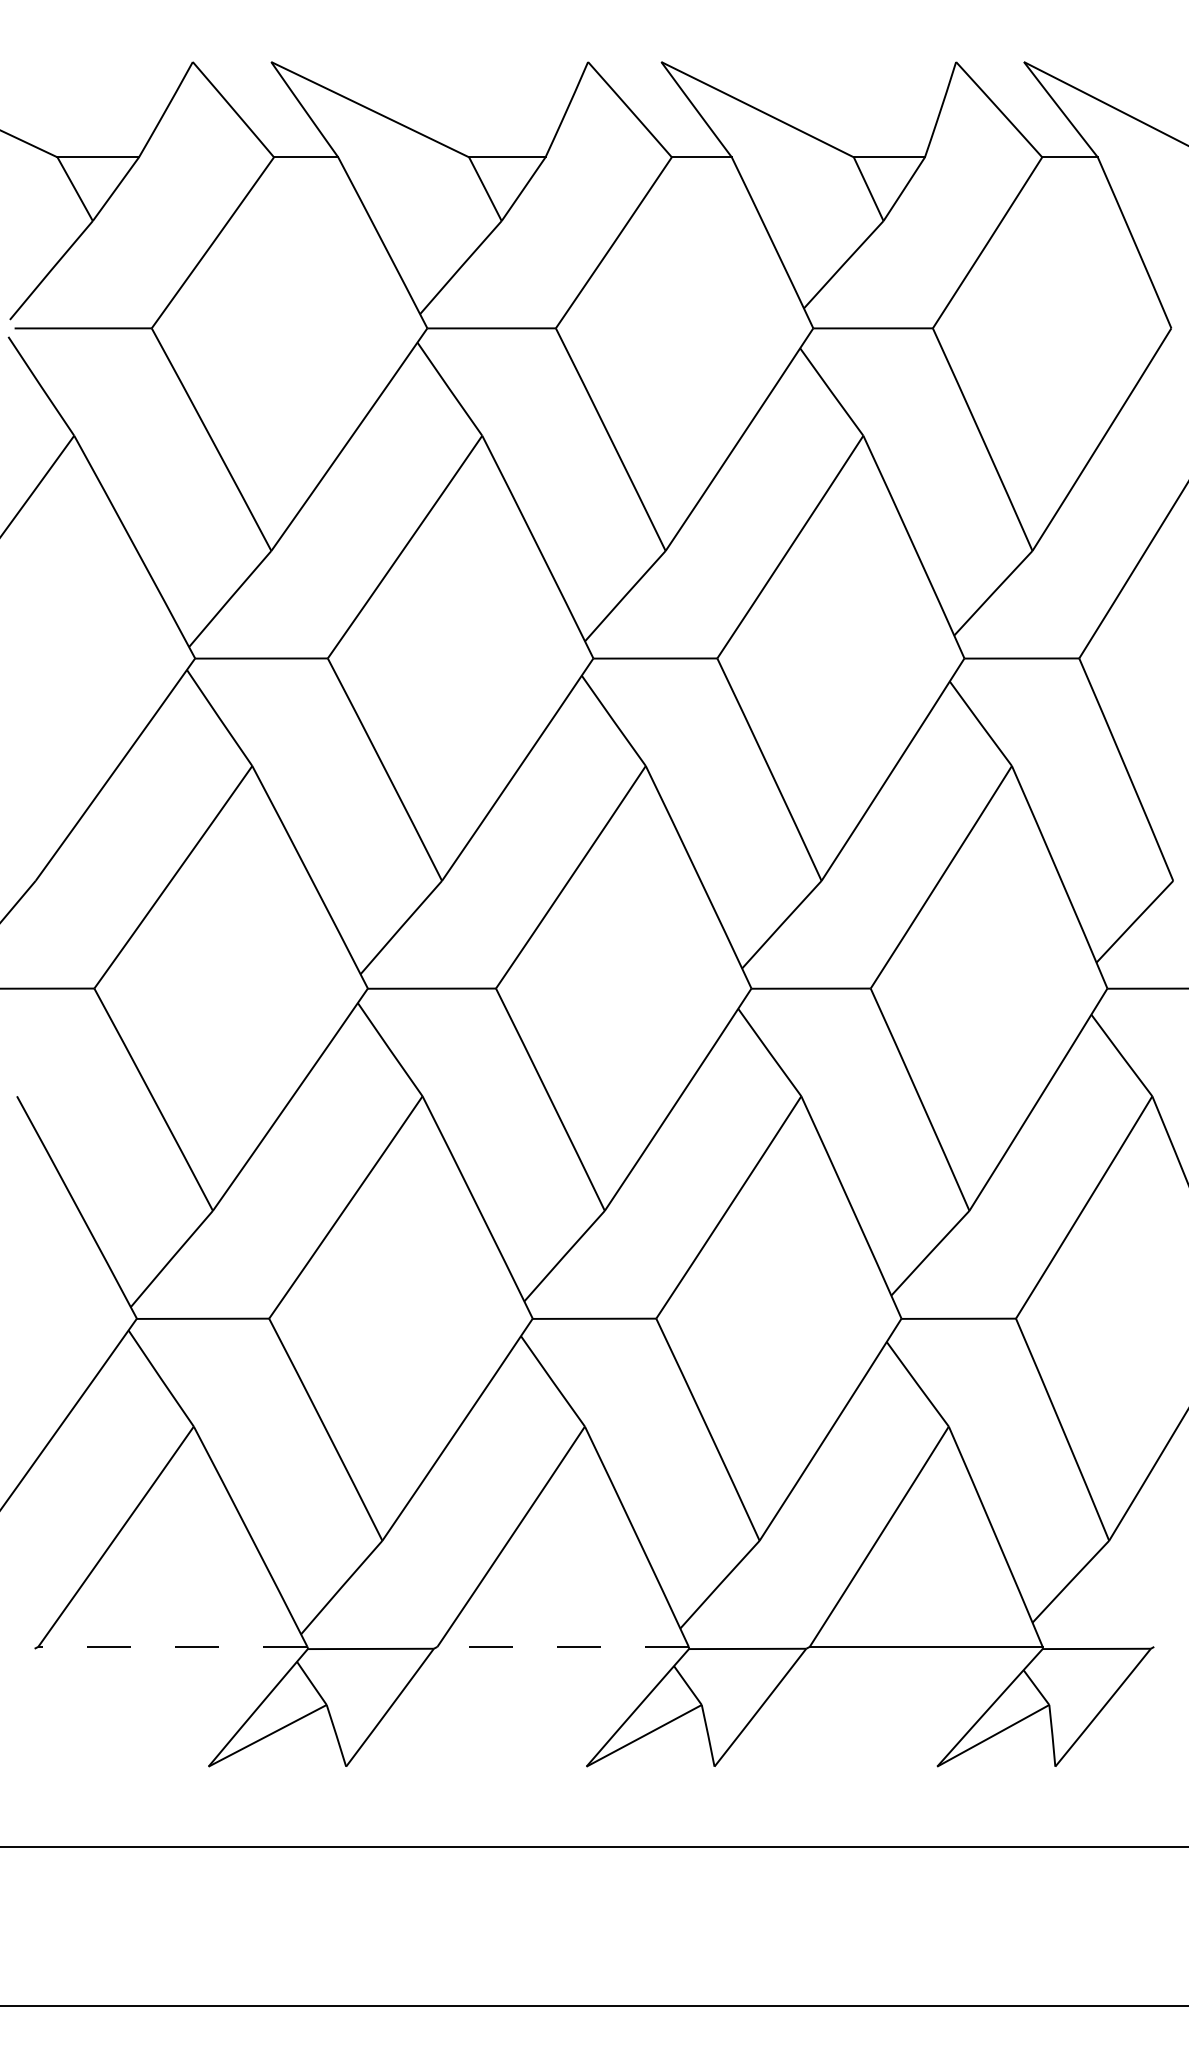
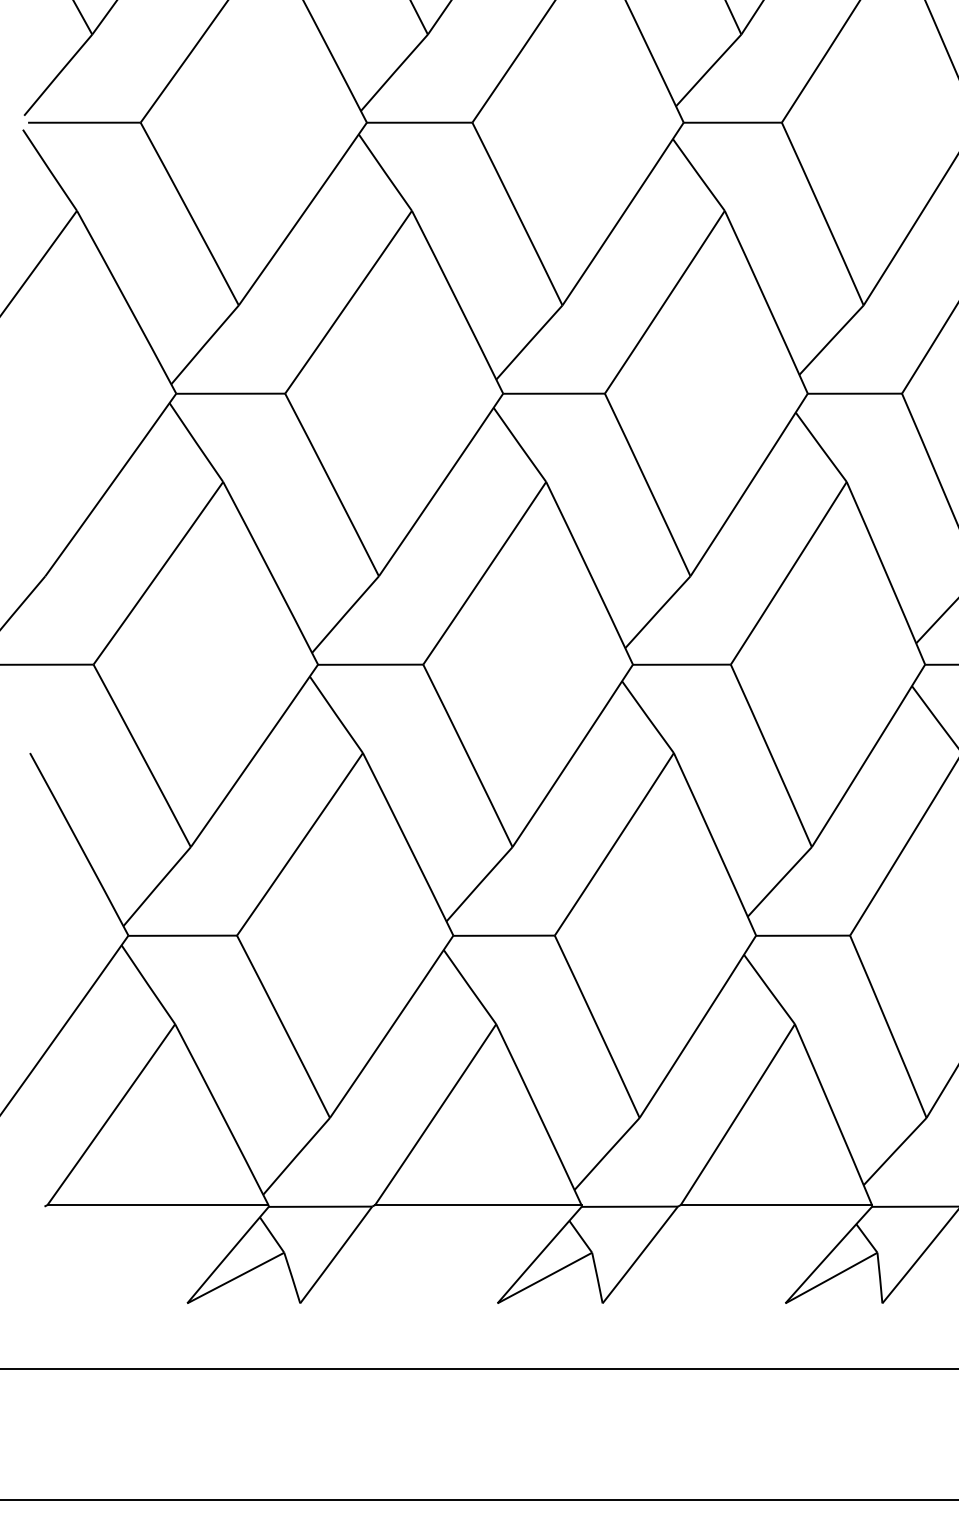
line: (172, 1646) -> (157, 1204), dashed -> solid
line: (563, 1646) -> (478, 1204), dashed -> solid

